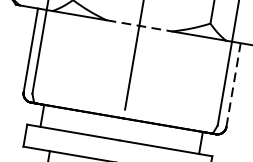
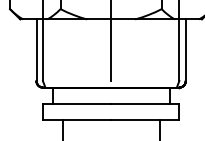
line: (139, 26) -> (111, 19), dashed -> solid
line: (233, 85) -> (185, 50), dashed -> solid

